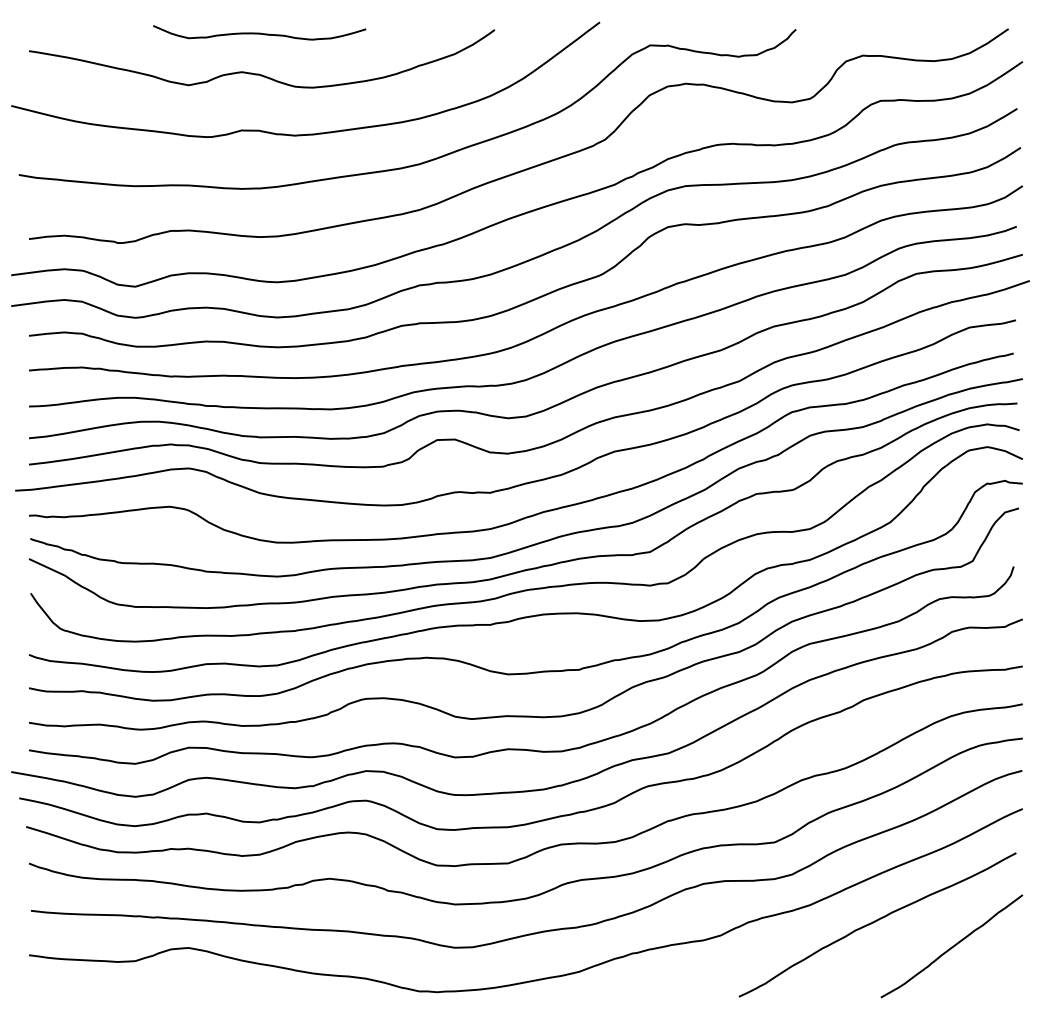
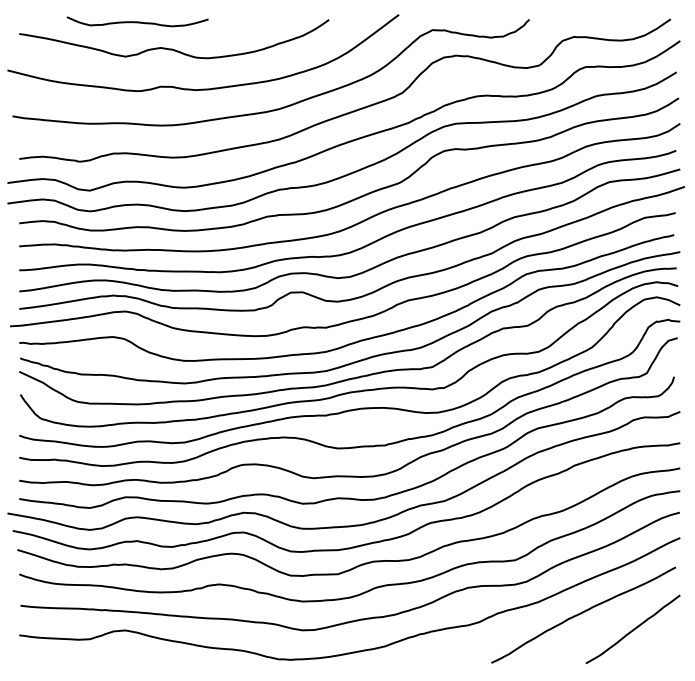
curve: (259, 32) -> (137, 21), moved

